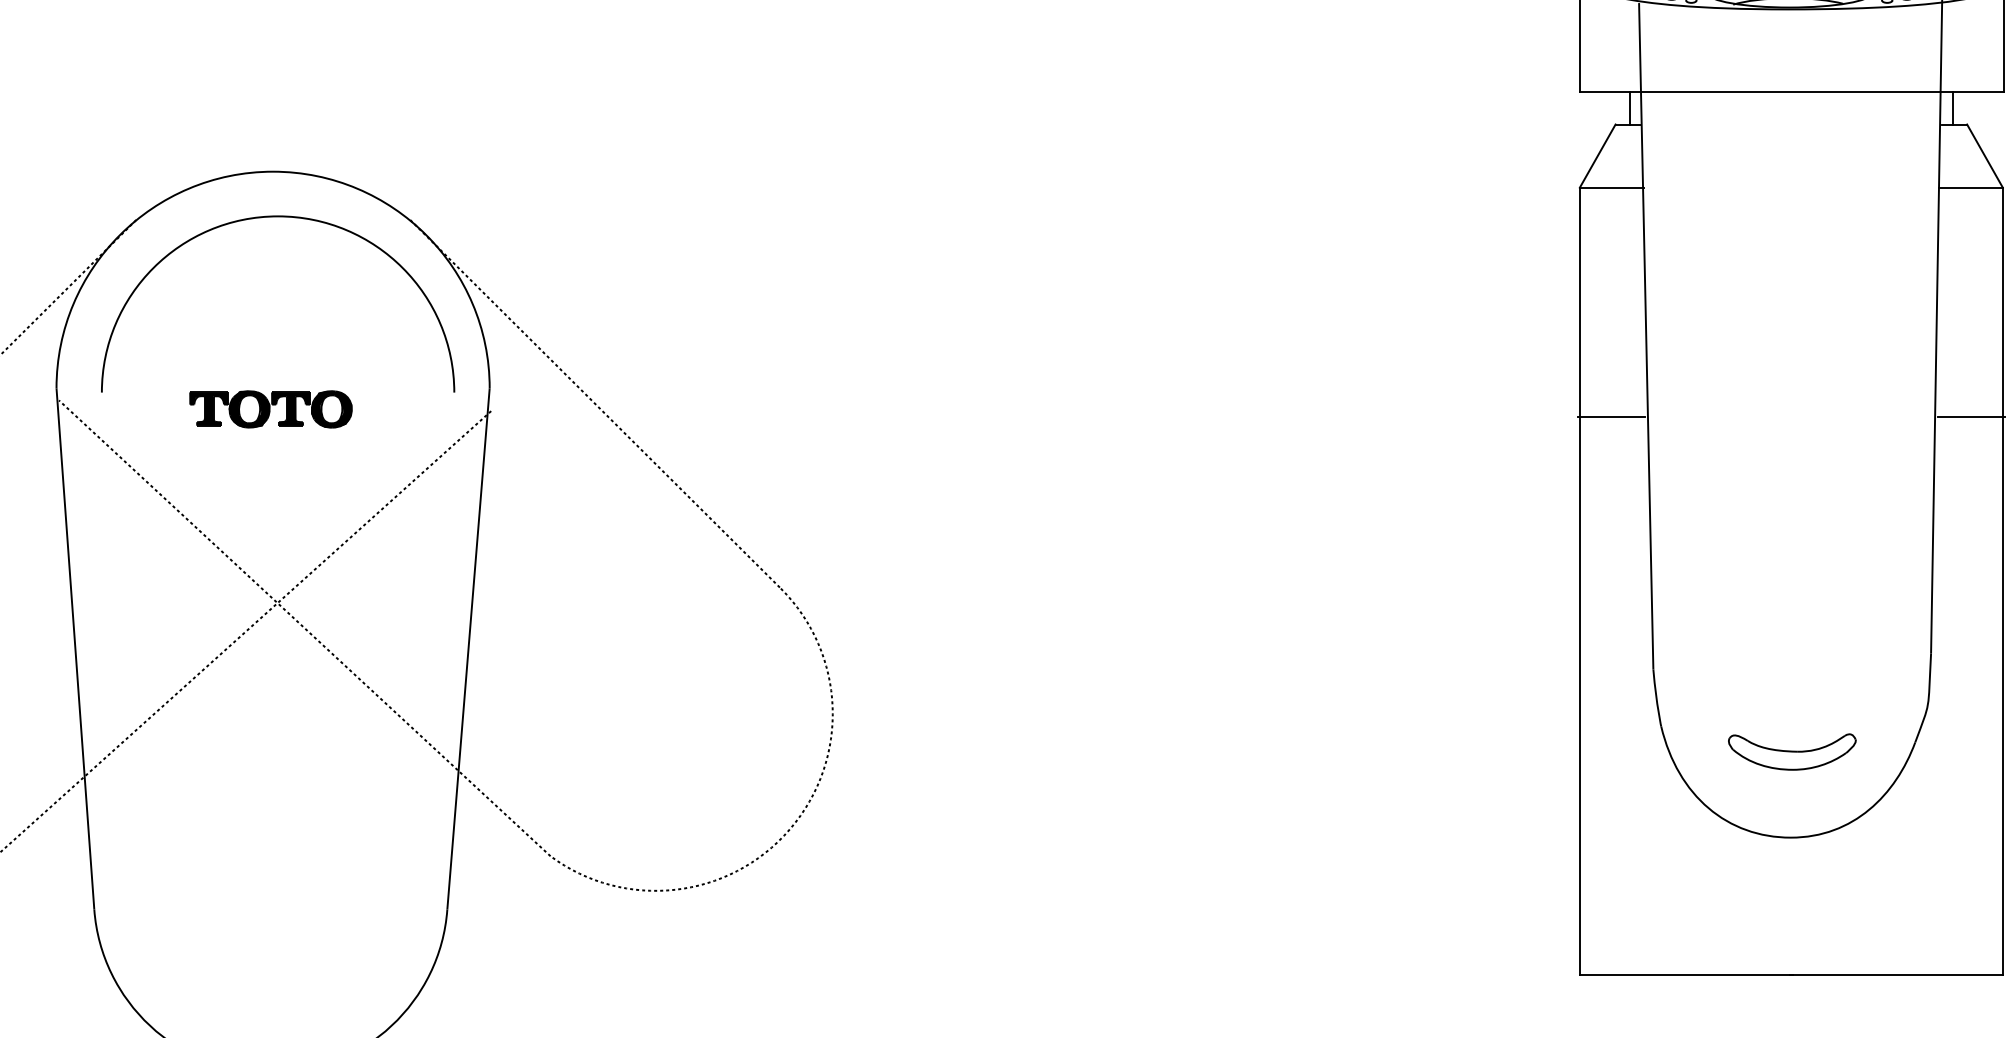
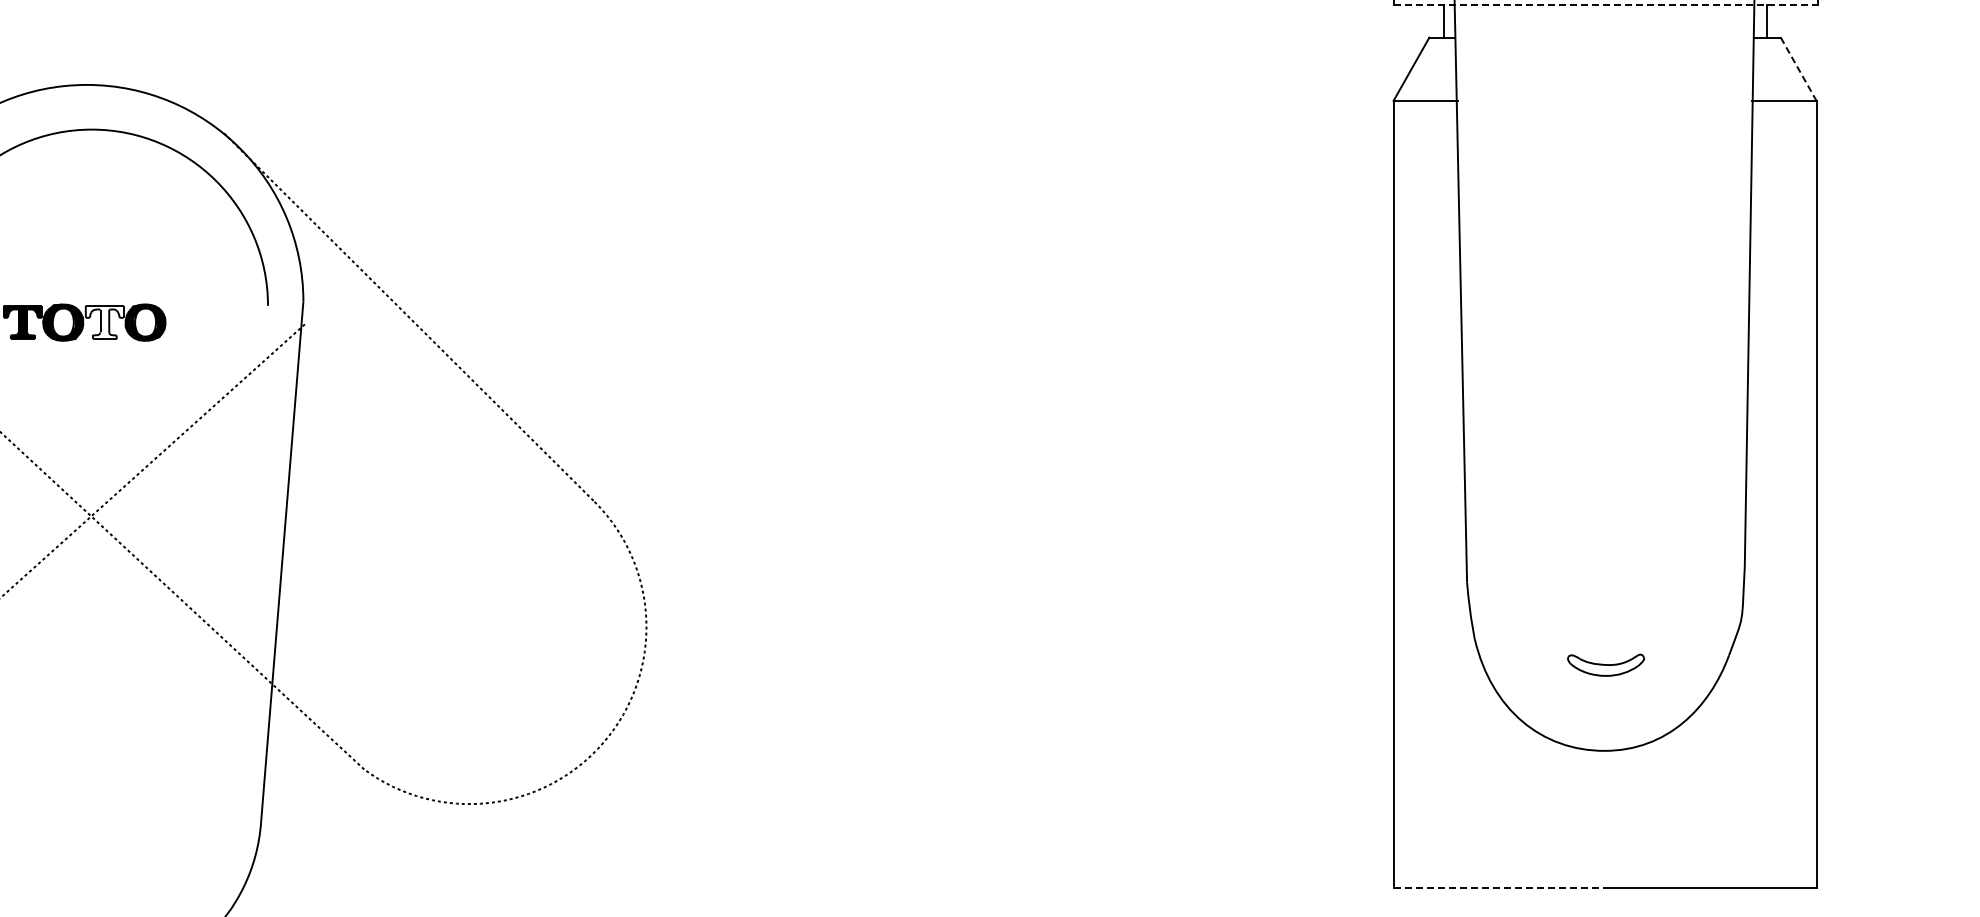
line: (1792, 91) -> (1606, 4), solid -> dashed
line: (1985, 156) -> (1799, 69), solid -> dashed
fill: (290, 408) -> (104, 321), removed
line: (1611, 417) -> (1425, 330), removed
line: (1970, 417) -> (1784, 330), removed
part: (1792, 751) -> (1606, 664), size x0.6
line: (1686, 974) -> (1500, 887), solid -> dashed

